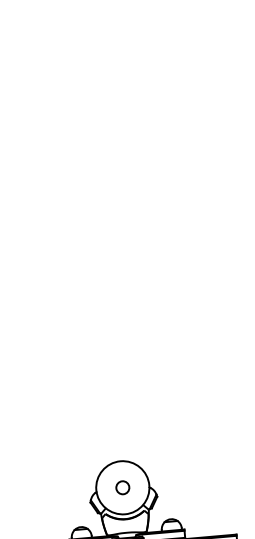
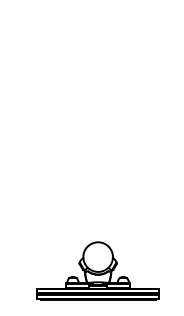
circle: (121, 486) -> (97, 256), removed

